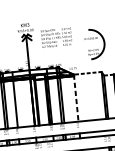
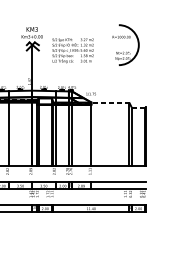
part: (93, 39) -> (124, 38), moved
line: (76, 98) -> (91, 134), dashed -> solid

